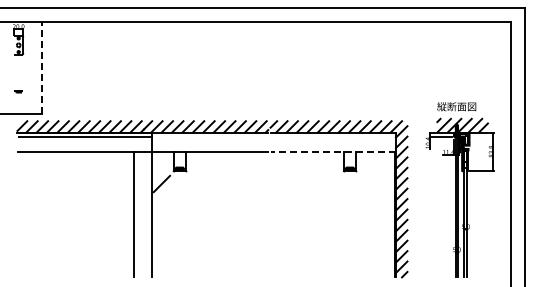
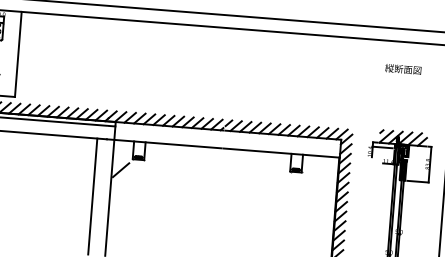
line: (41, 67) -> (18, 53), dashed -> solid
text: (456, 106) -> (403, 69), moved
line: (333, 152) -> (282, 153), dashed -> solid

